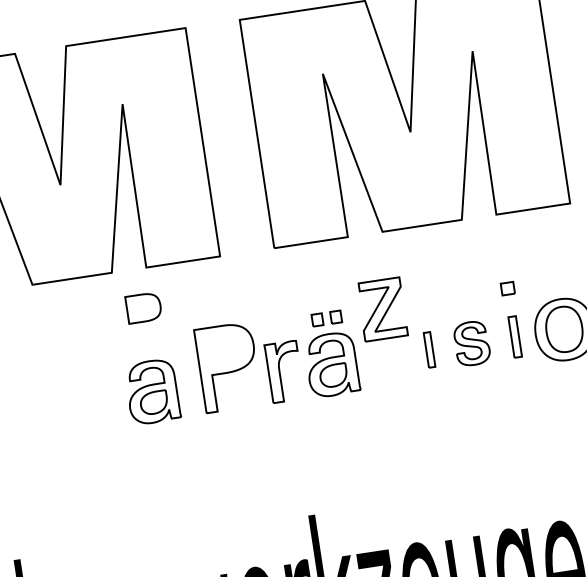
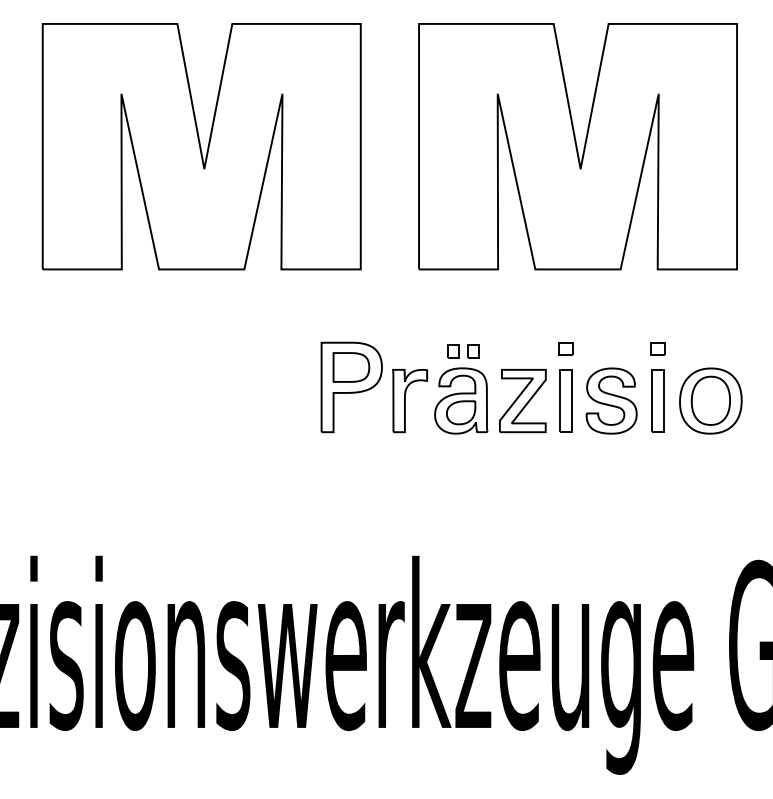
part: (421, 301) -> (565, 348), added
part: (143, 307) -> (351, 367), moved
part: (382, 310) -> (522, 401), moved
part: (514, 336) -> (657, 400), size x1.43
part: (471, 343) -> (611, 400), size x1.43
part: (429, 349) -> (565, 400), size x1.67
part: (152, 391) -> (268, 400), removed

